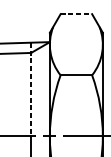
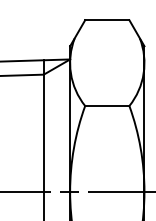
line: (76, 14) -> (107, 20), dashed -> solid
line: (30, 89) -> (43, 126), dashed -> solid

